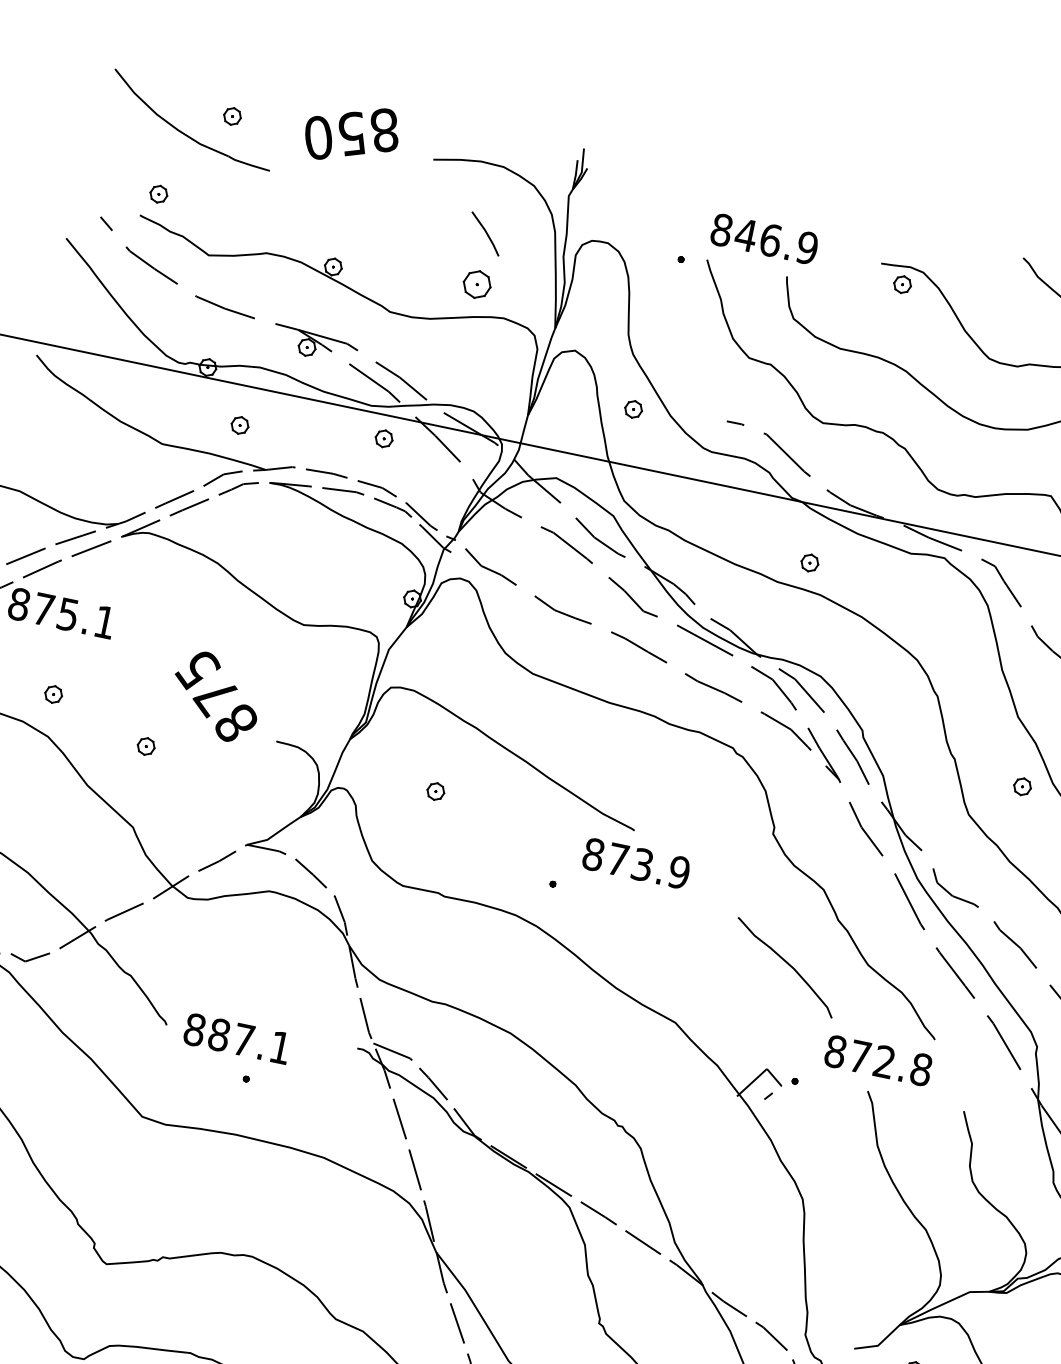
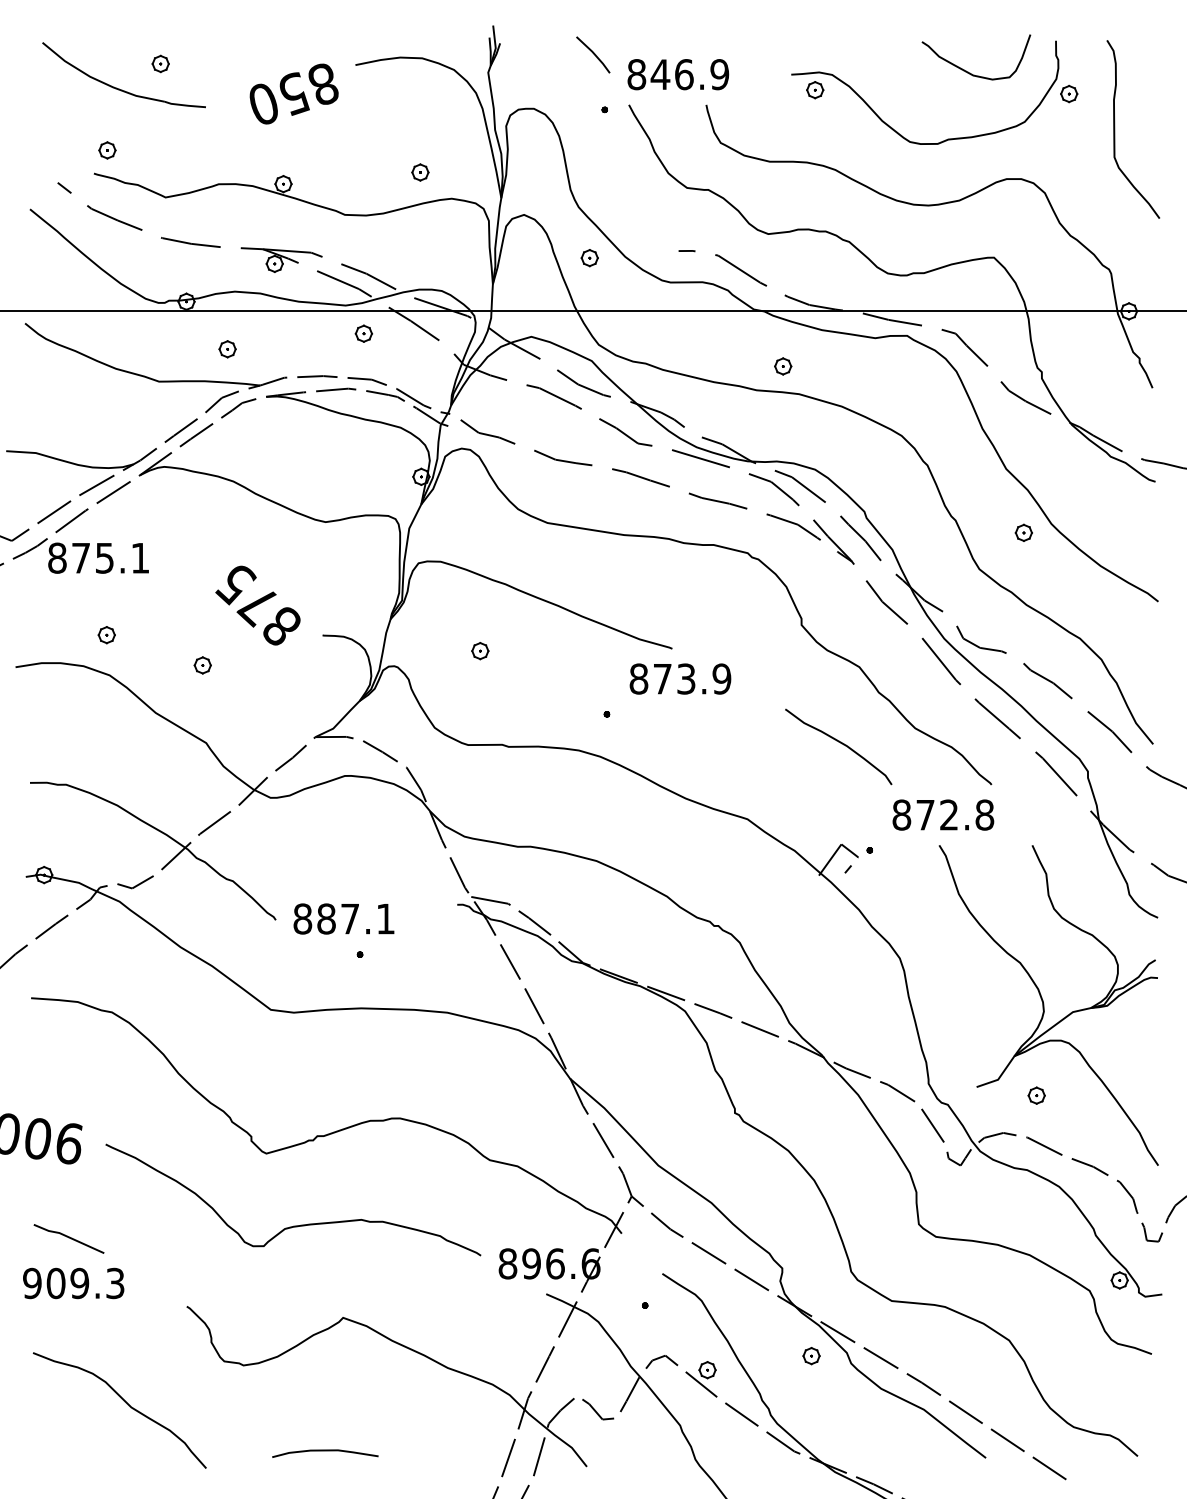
text: (351, 133) -> (293, 93), moved
line: (485, 233) -> (593, 54), moved
part: (477, 284) -> (420, 172), size x0.62

